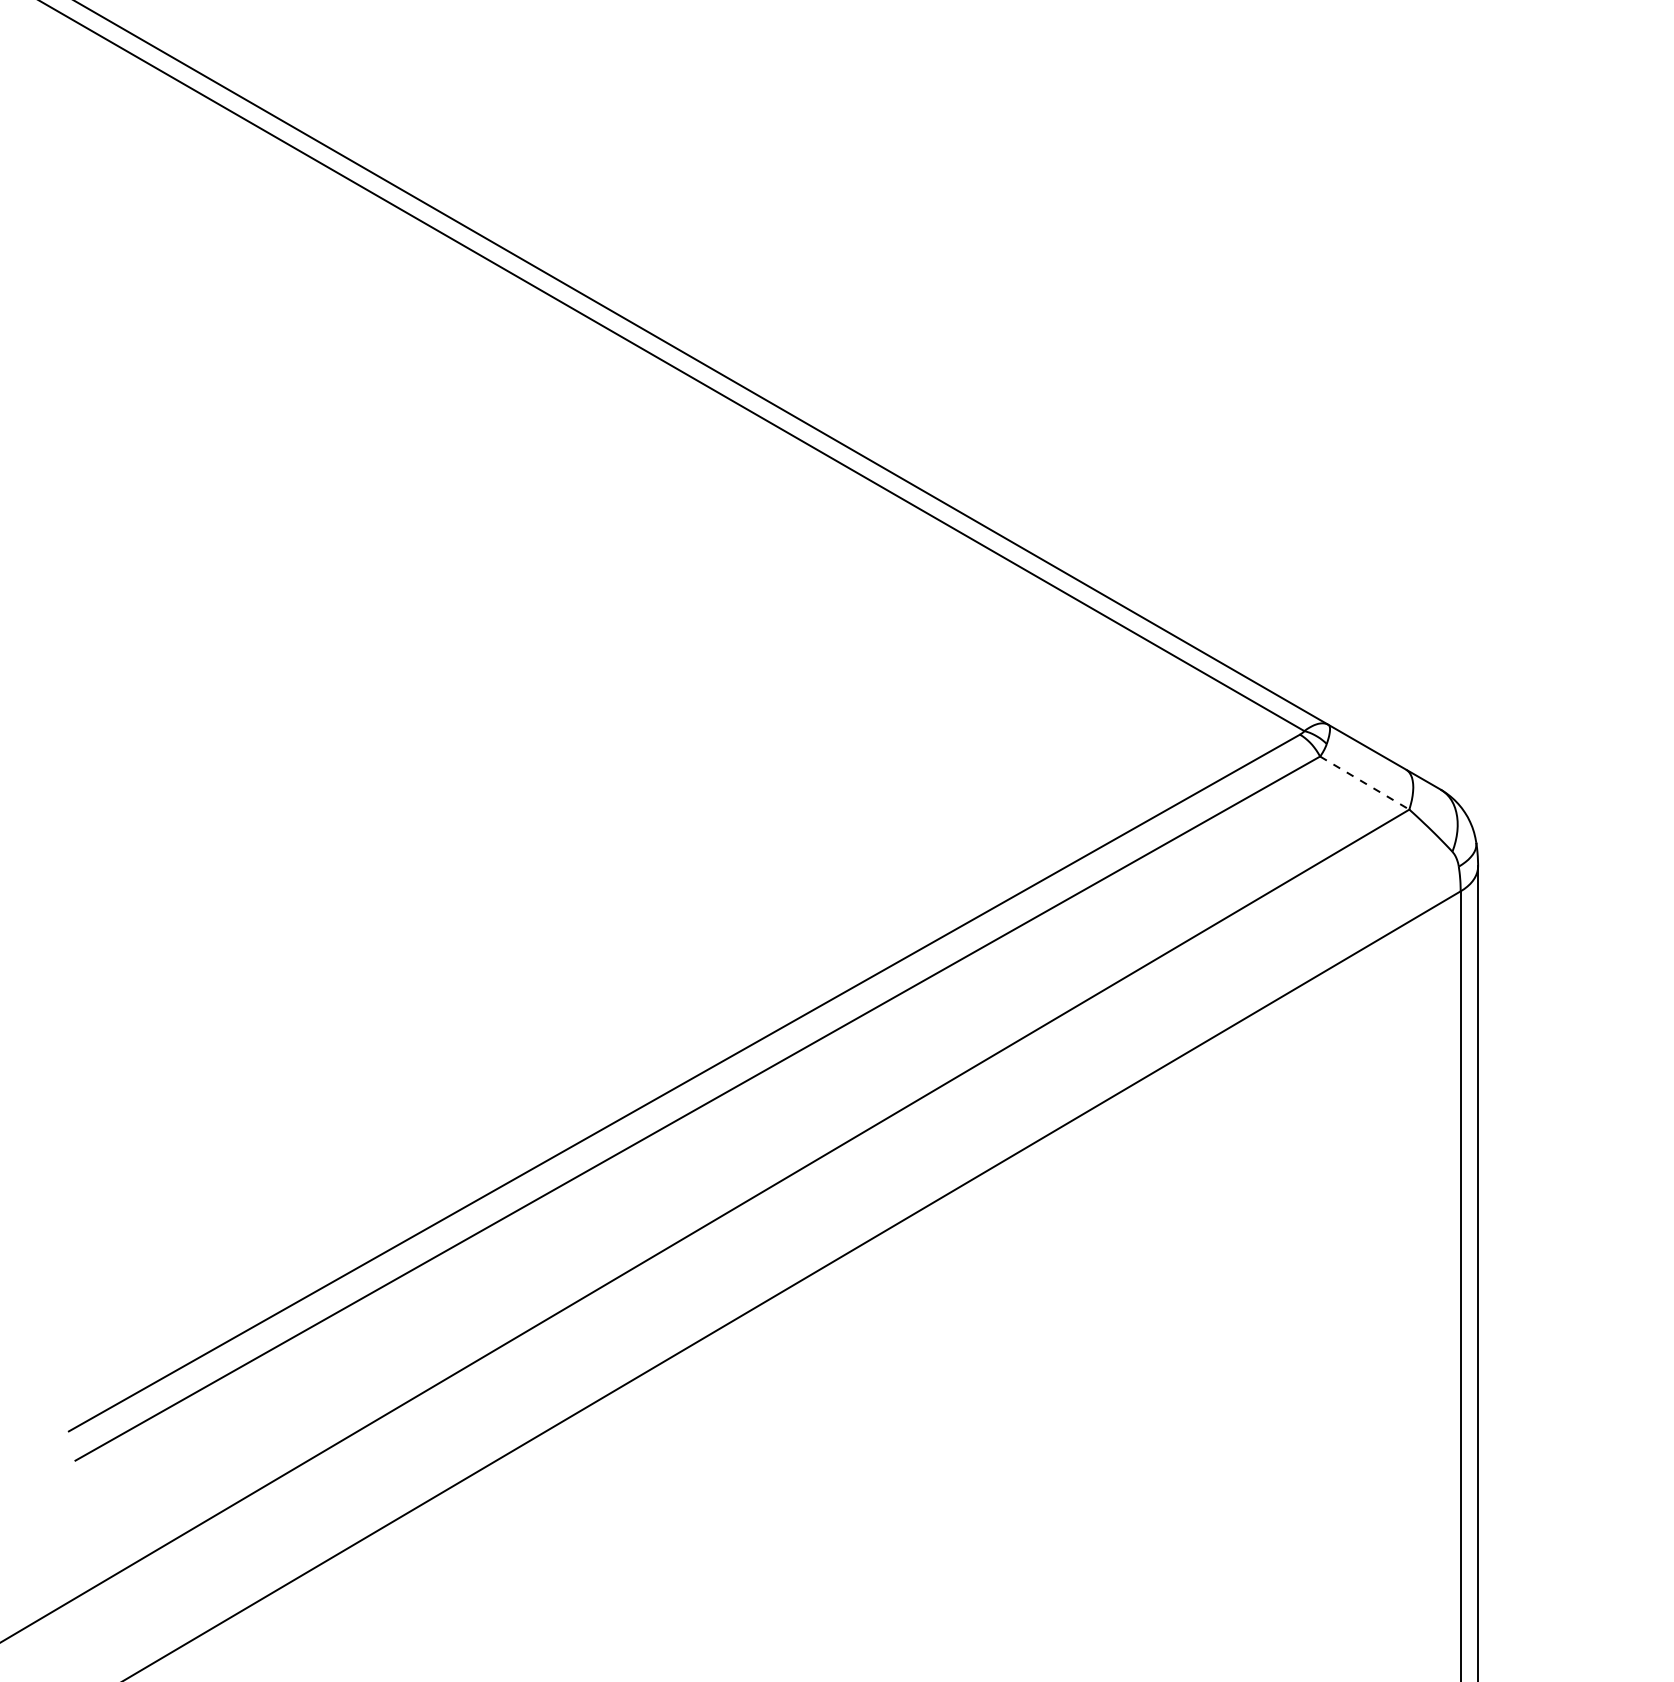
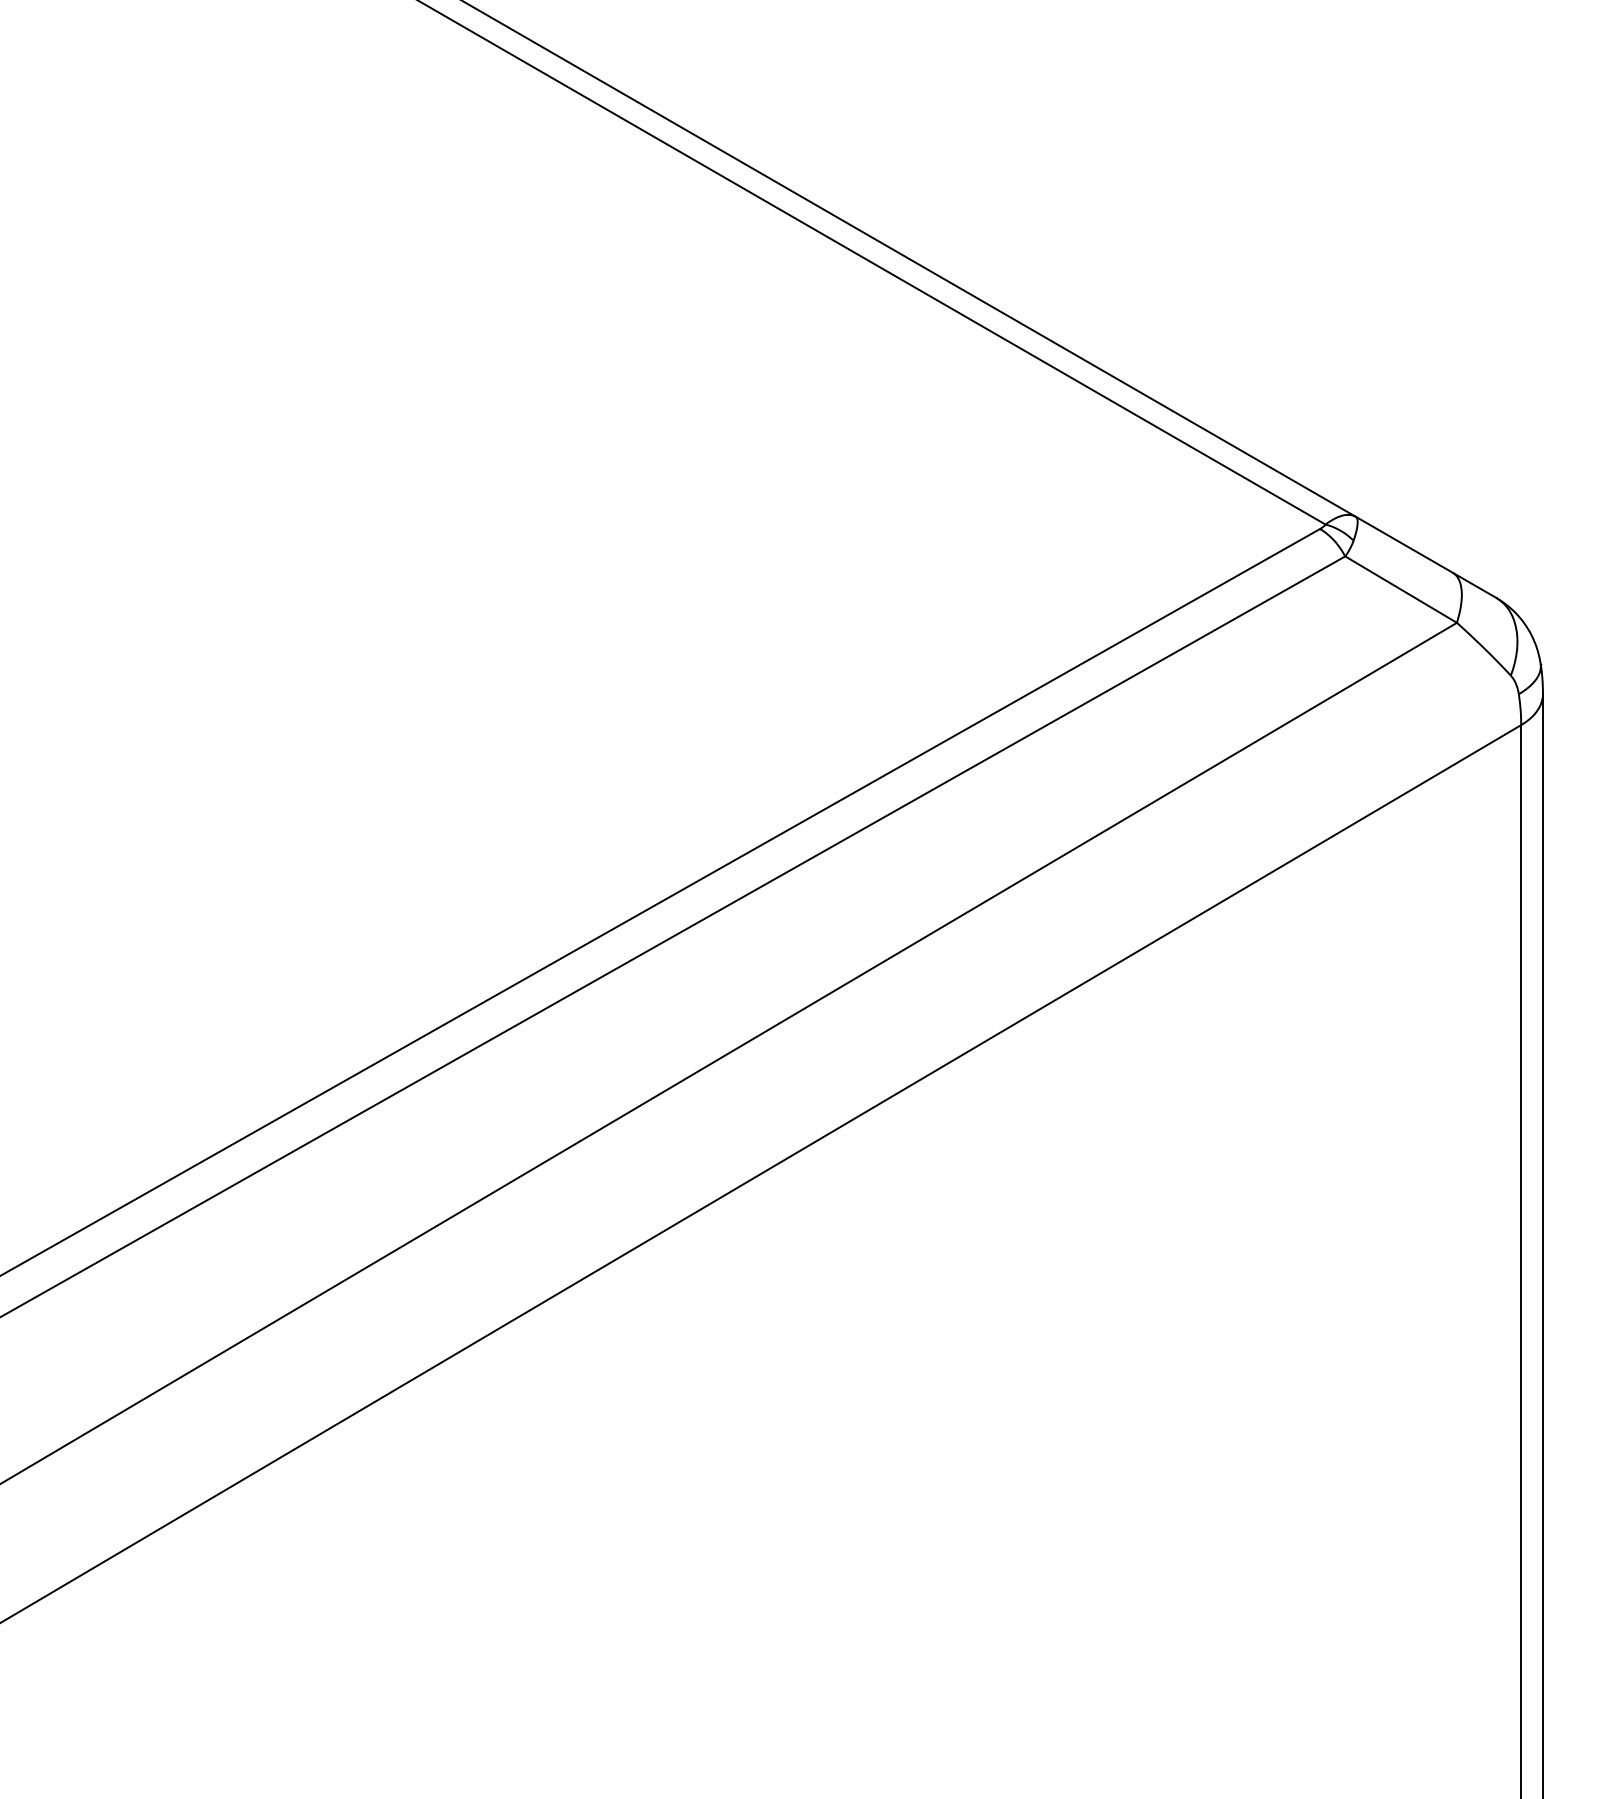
line: (1364, 783) -> (1400, 590), dashed -> solid

